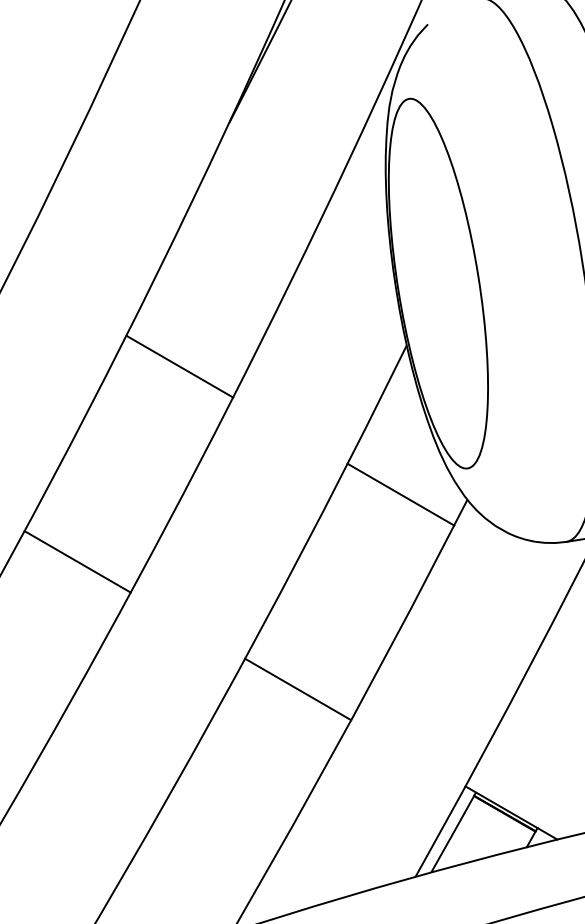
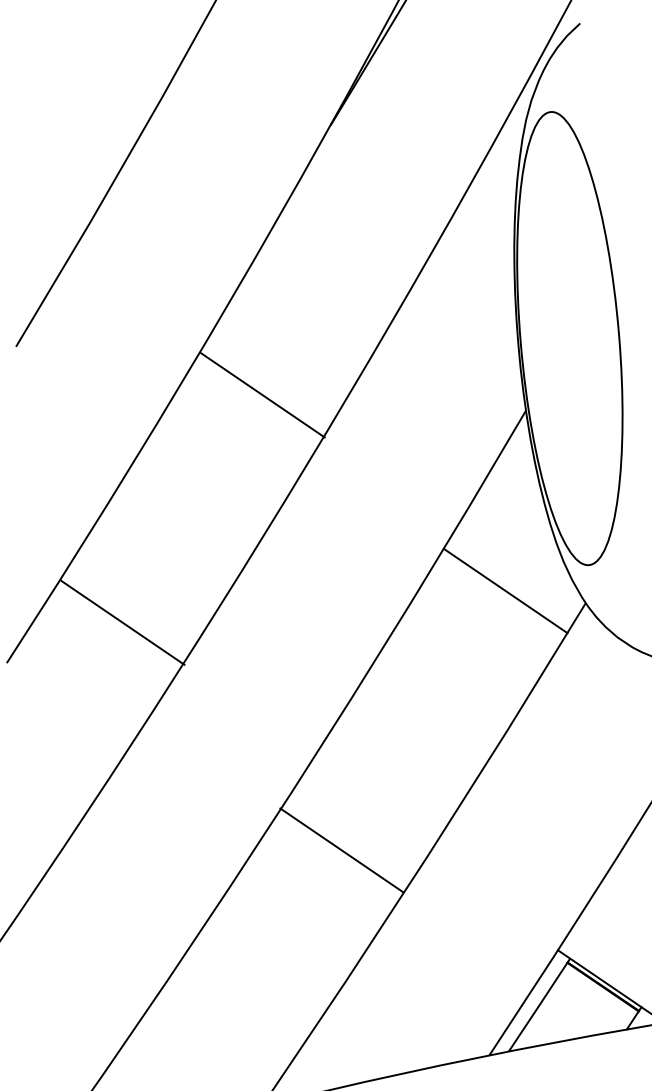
line: (179, 366) -> (262, 395), moved
line: (77, 561) -> (122, 622), moved
line: (298, 689) -> (342, 850), moved

